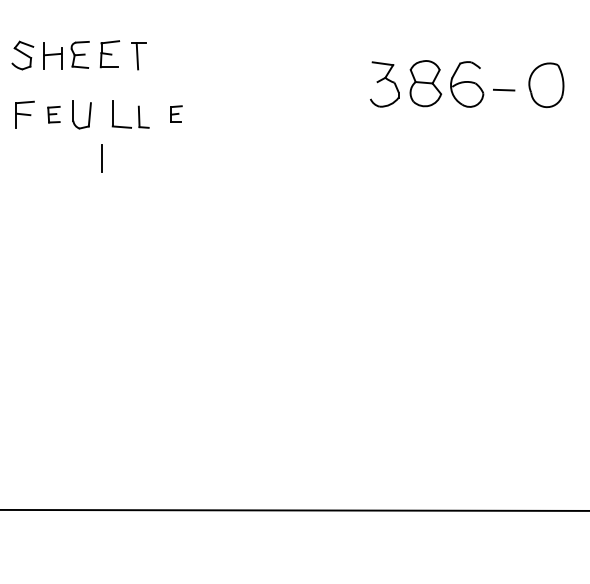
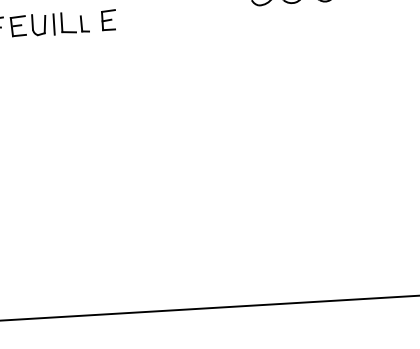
part: (176, 113) -> (108, 19), size x1.67
part: (53, 114) -> (18, 25), size x1.67
line: (101, 158) -> (53, 24), moved

